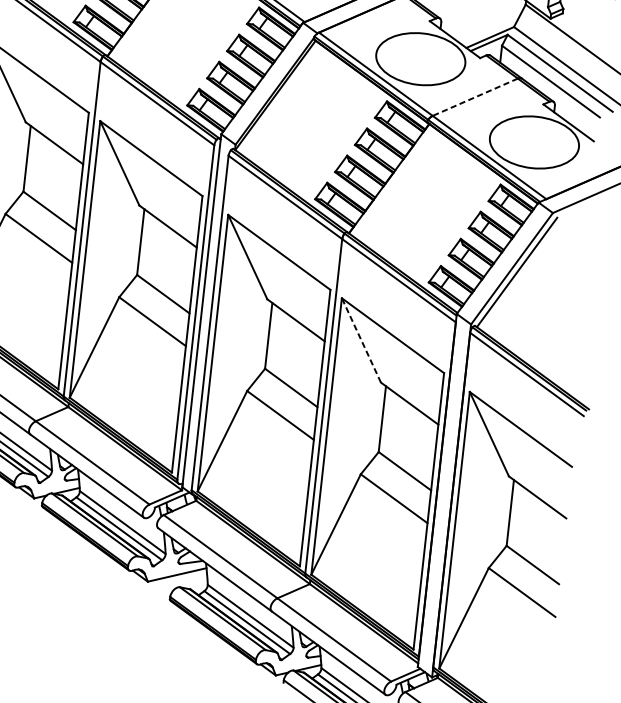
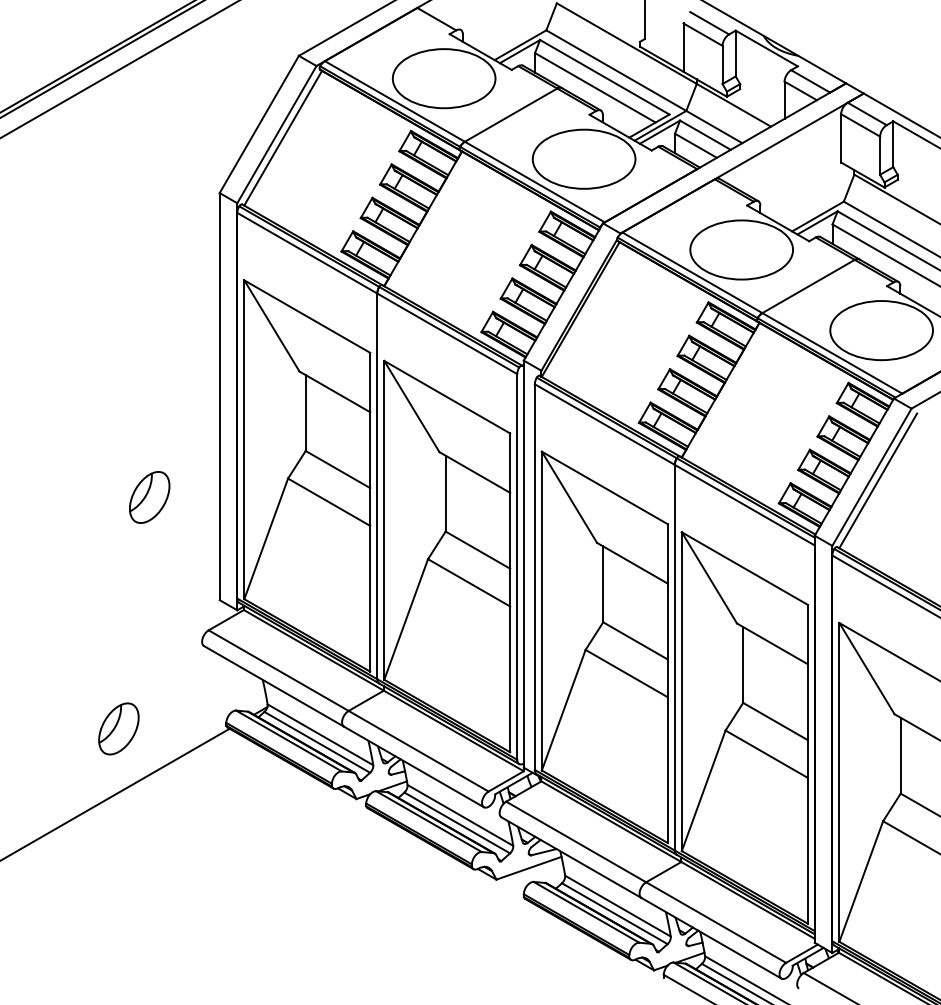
line: (475, 97) -> (808, 286), dashed -> solid
line: (361, 340) -> (709, 577), dashed -> solid

